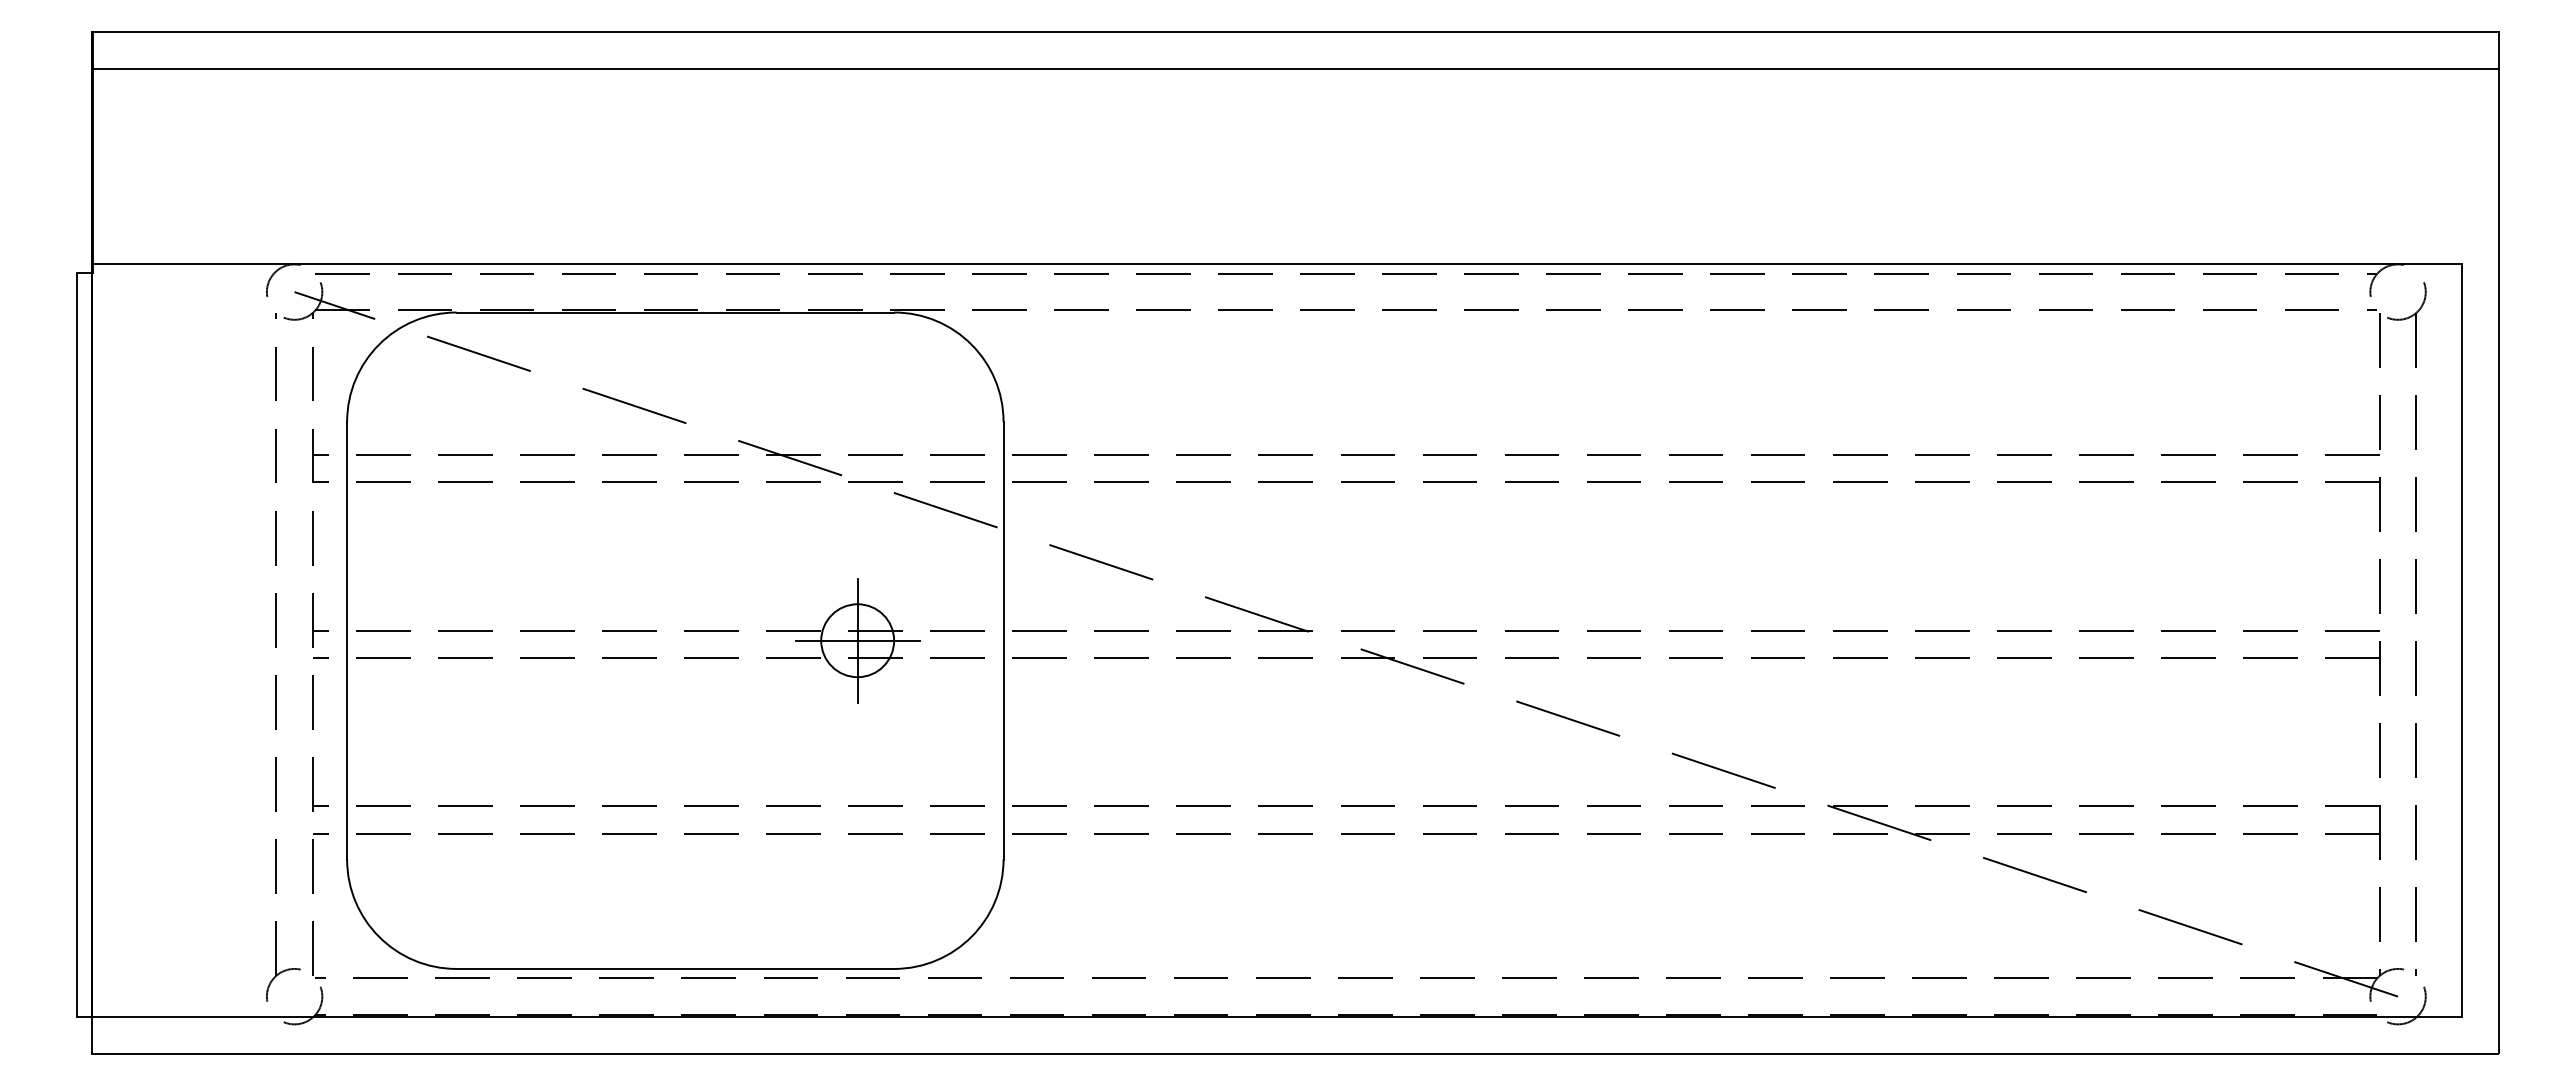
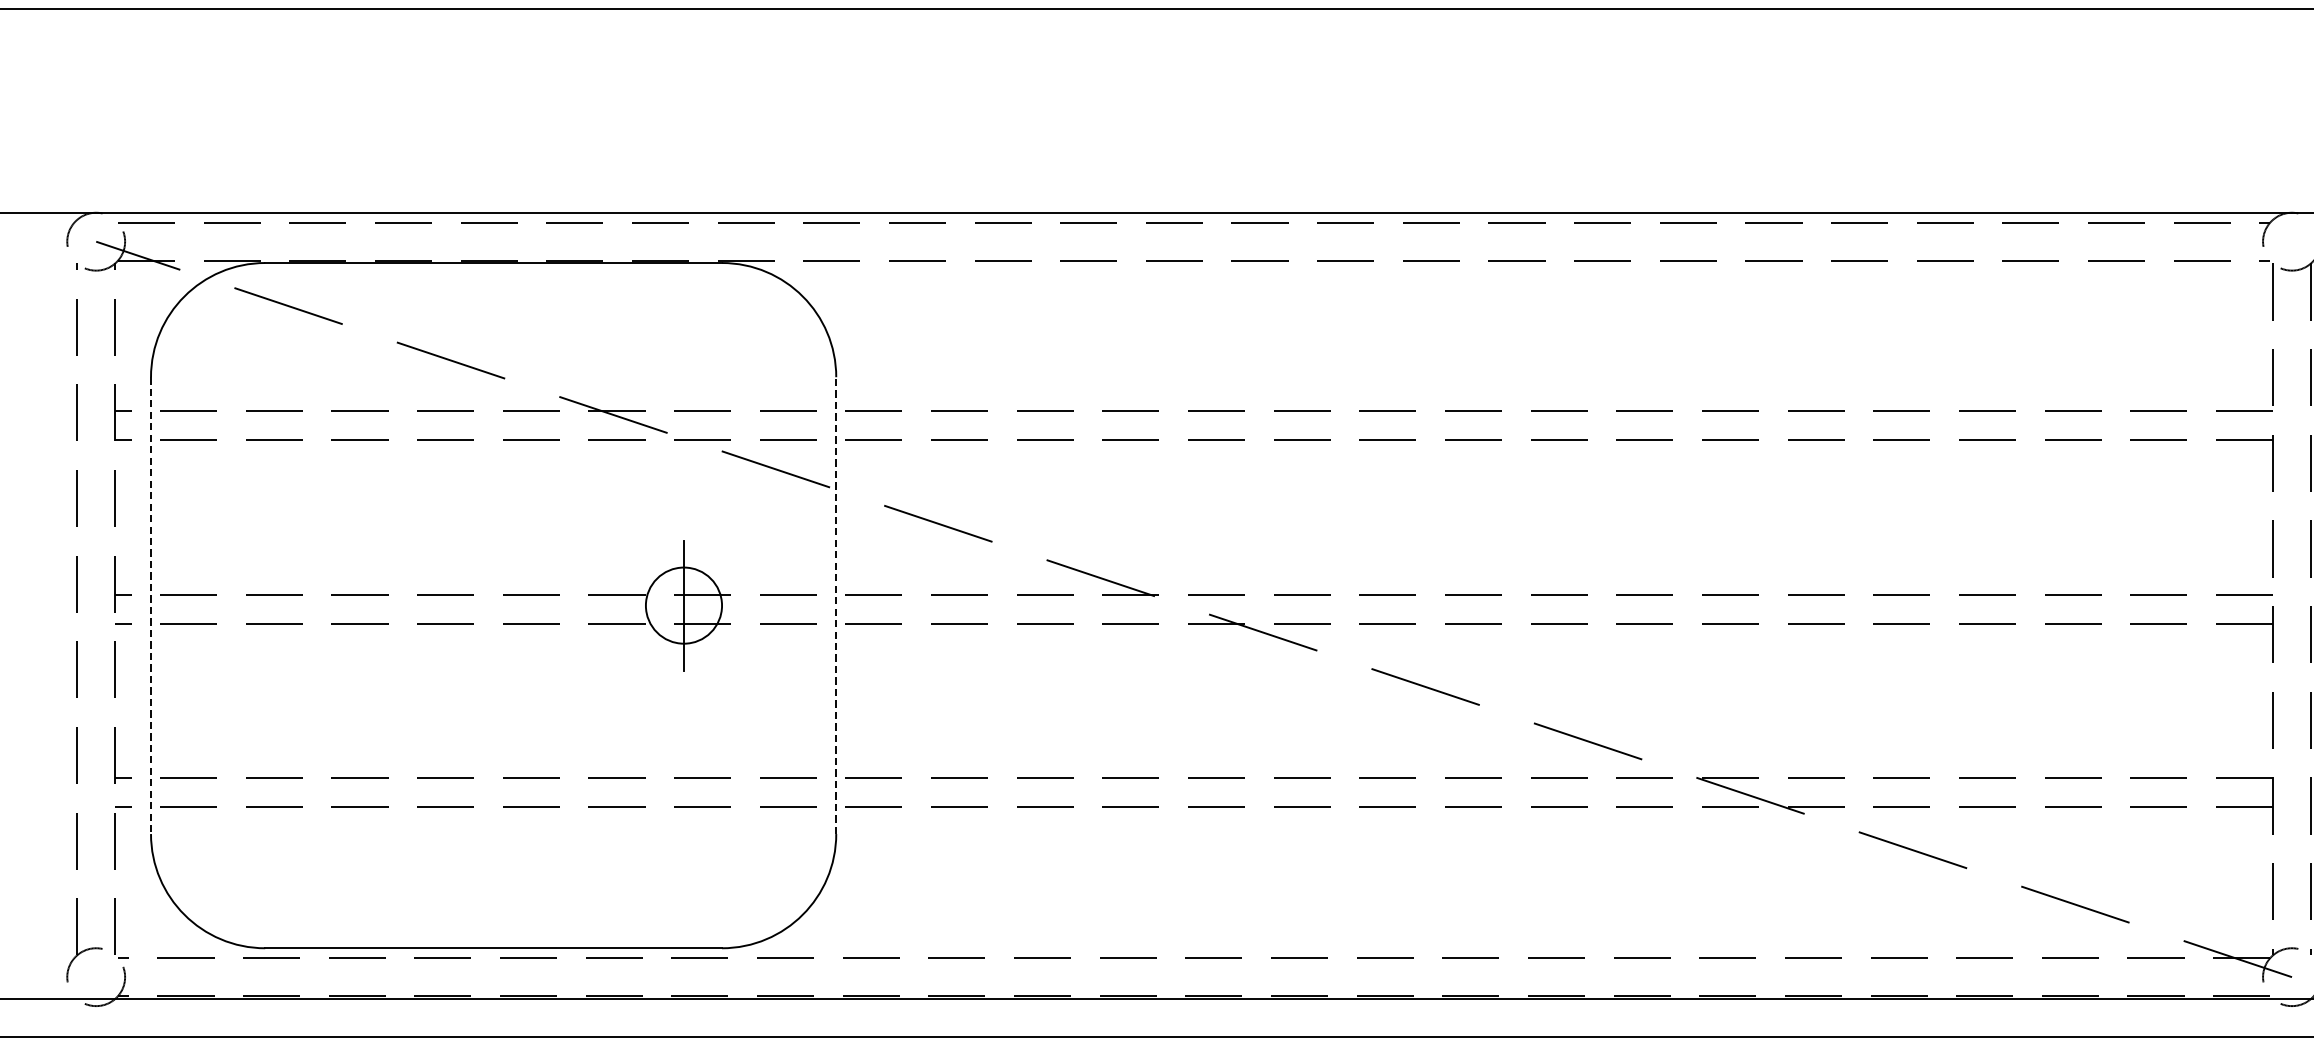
line: (347, 640) -> (151, 605), solid -> dashed
line: (857, 640) -> (683, 605), removed
line: (1003, 640) -> (836, 605), solid -> dashed

